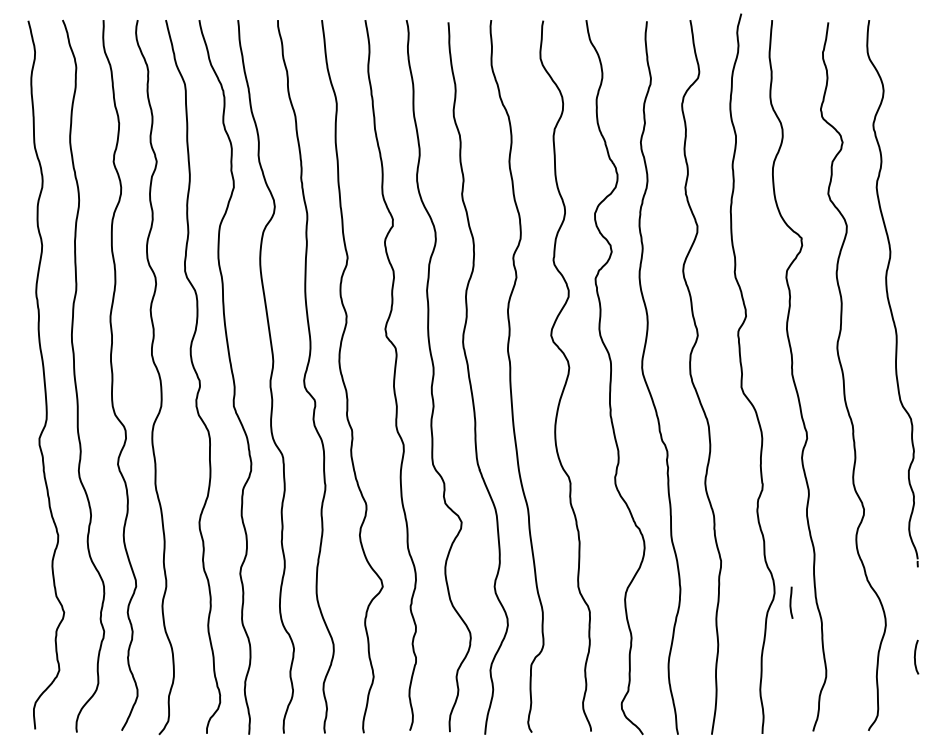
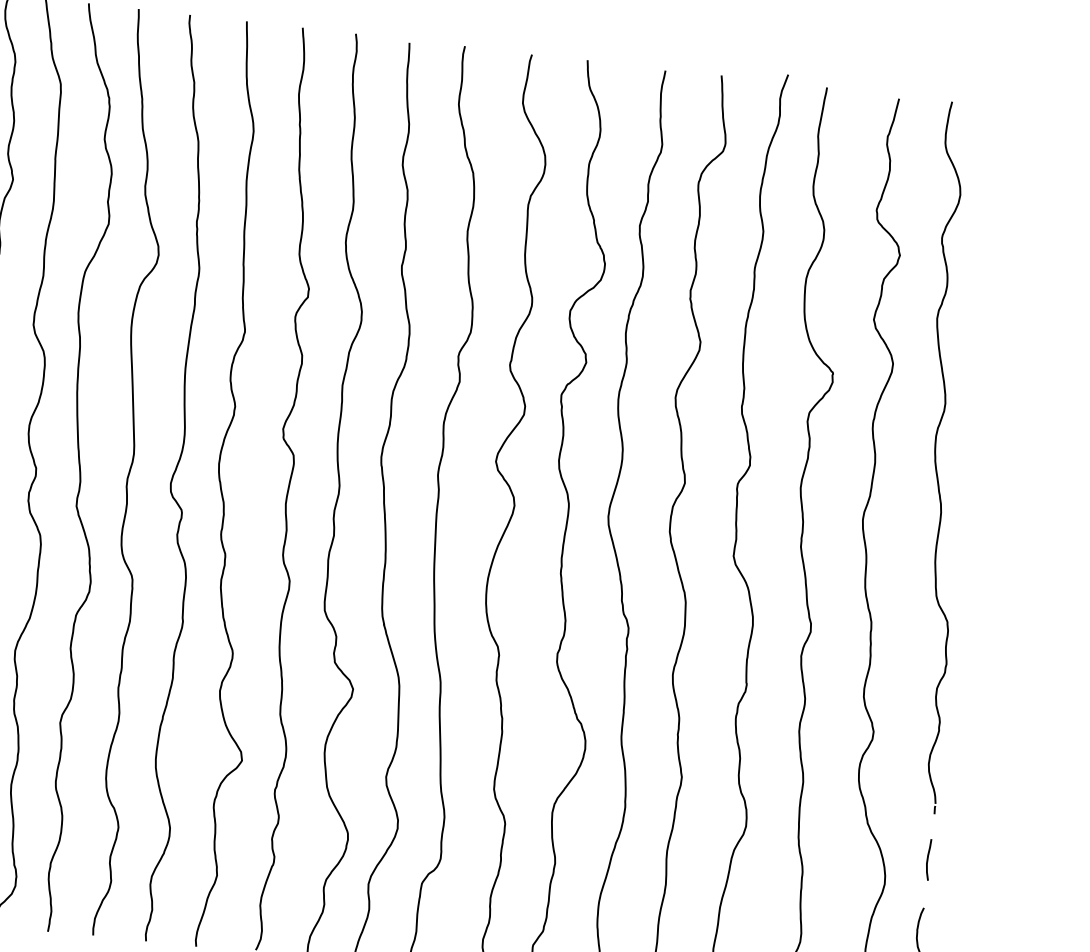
curve: (791, 602) -> (928, 859), moved

